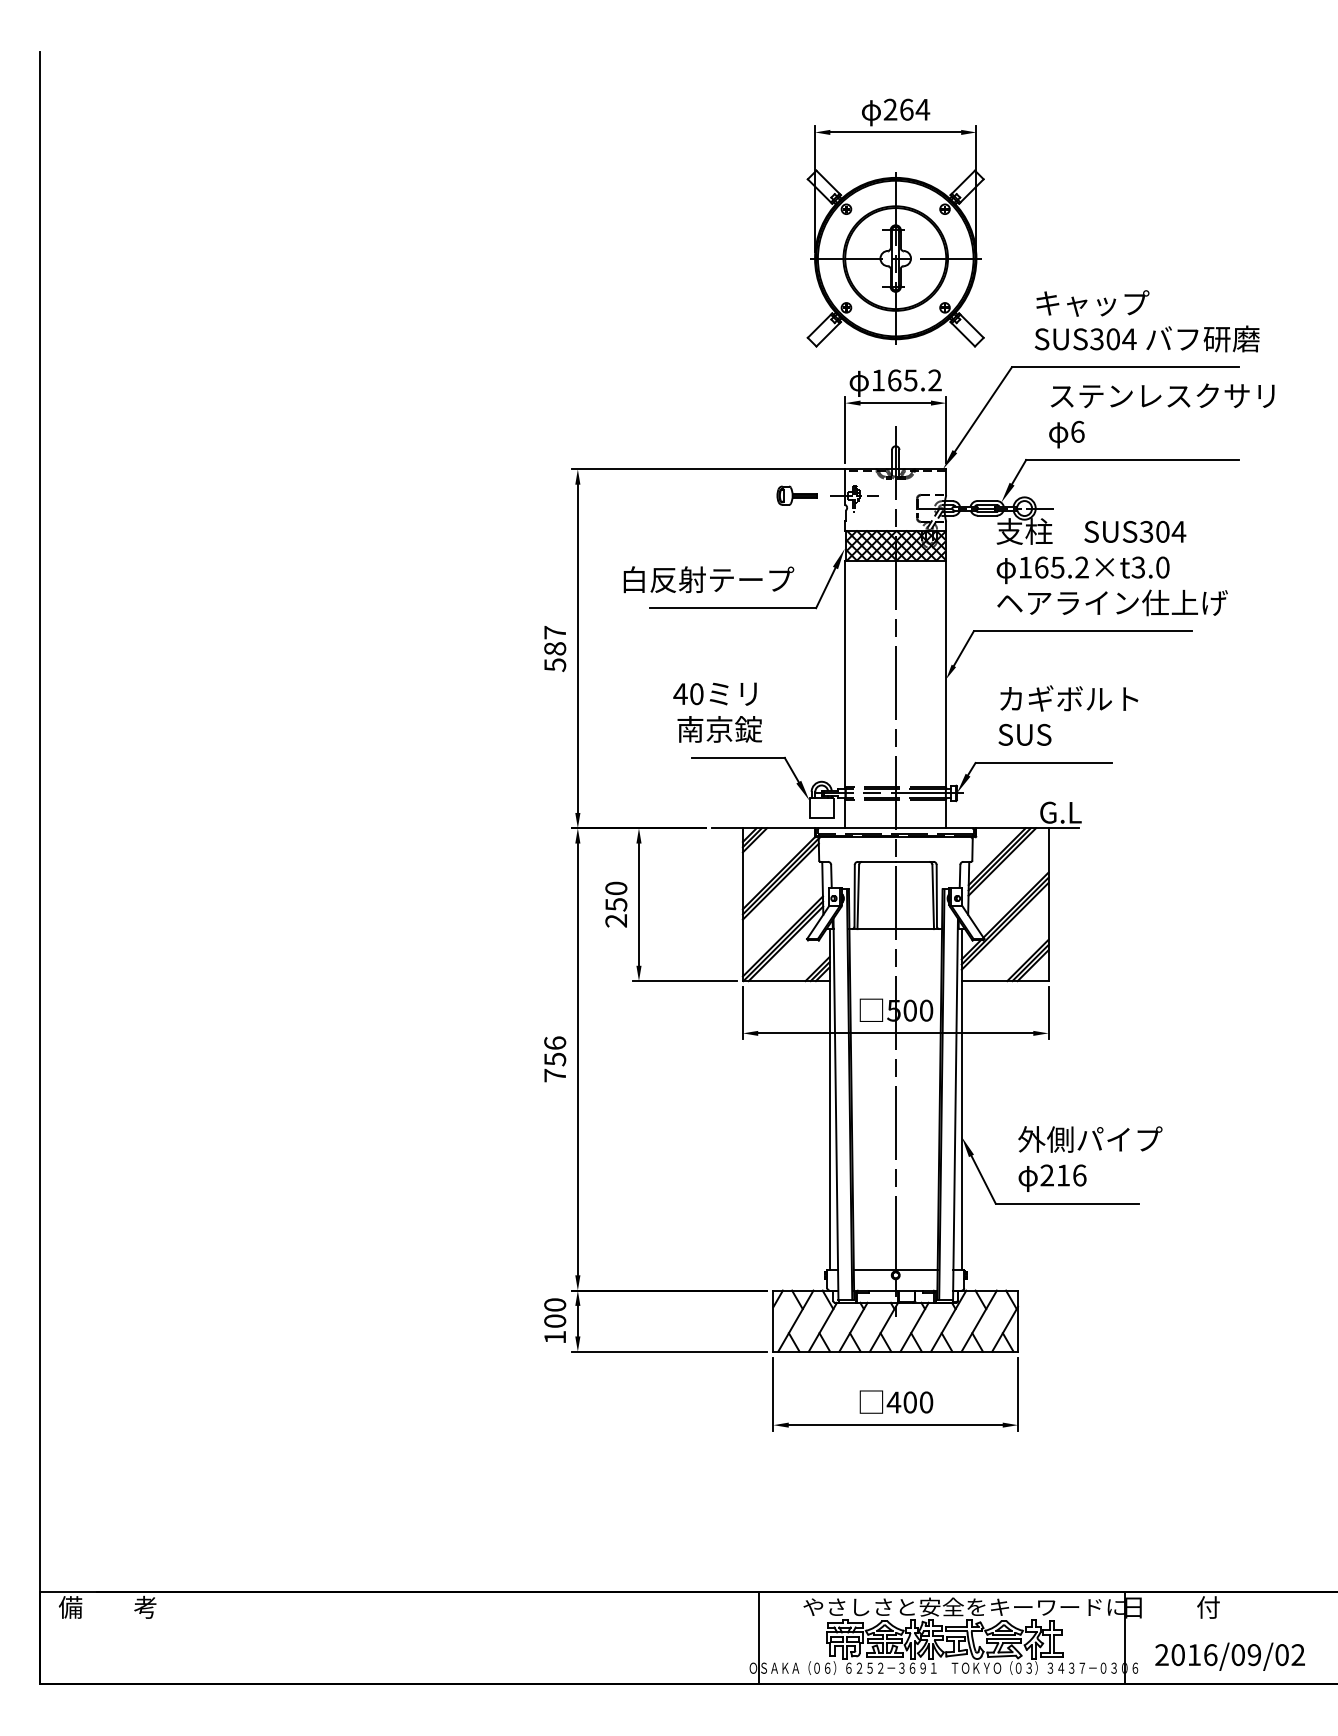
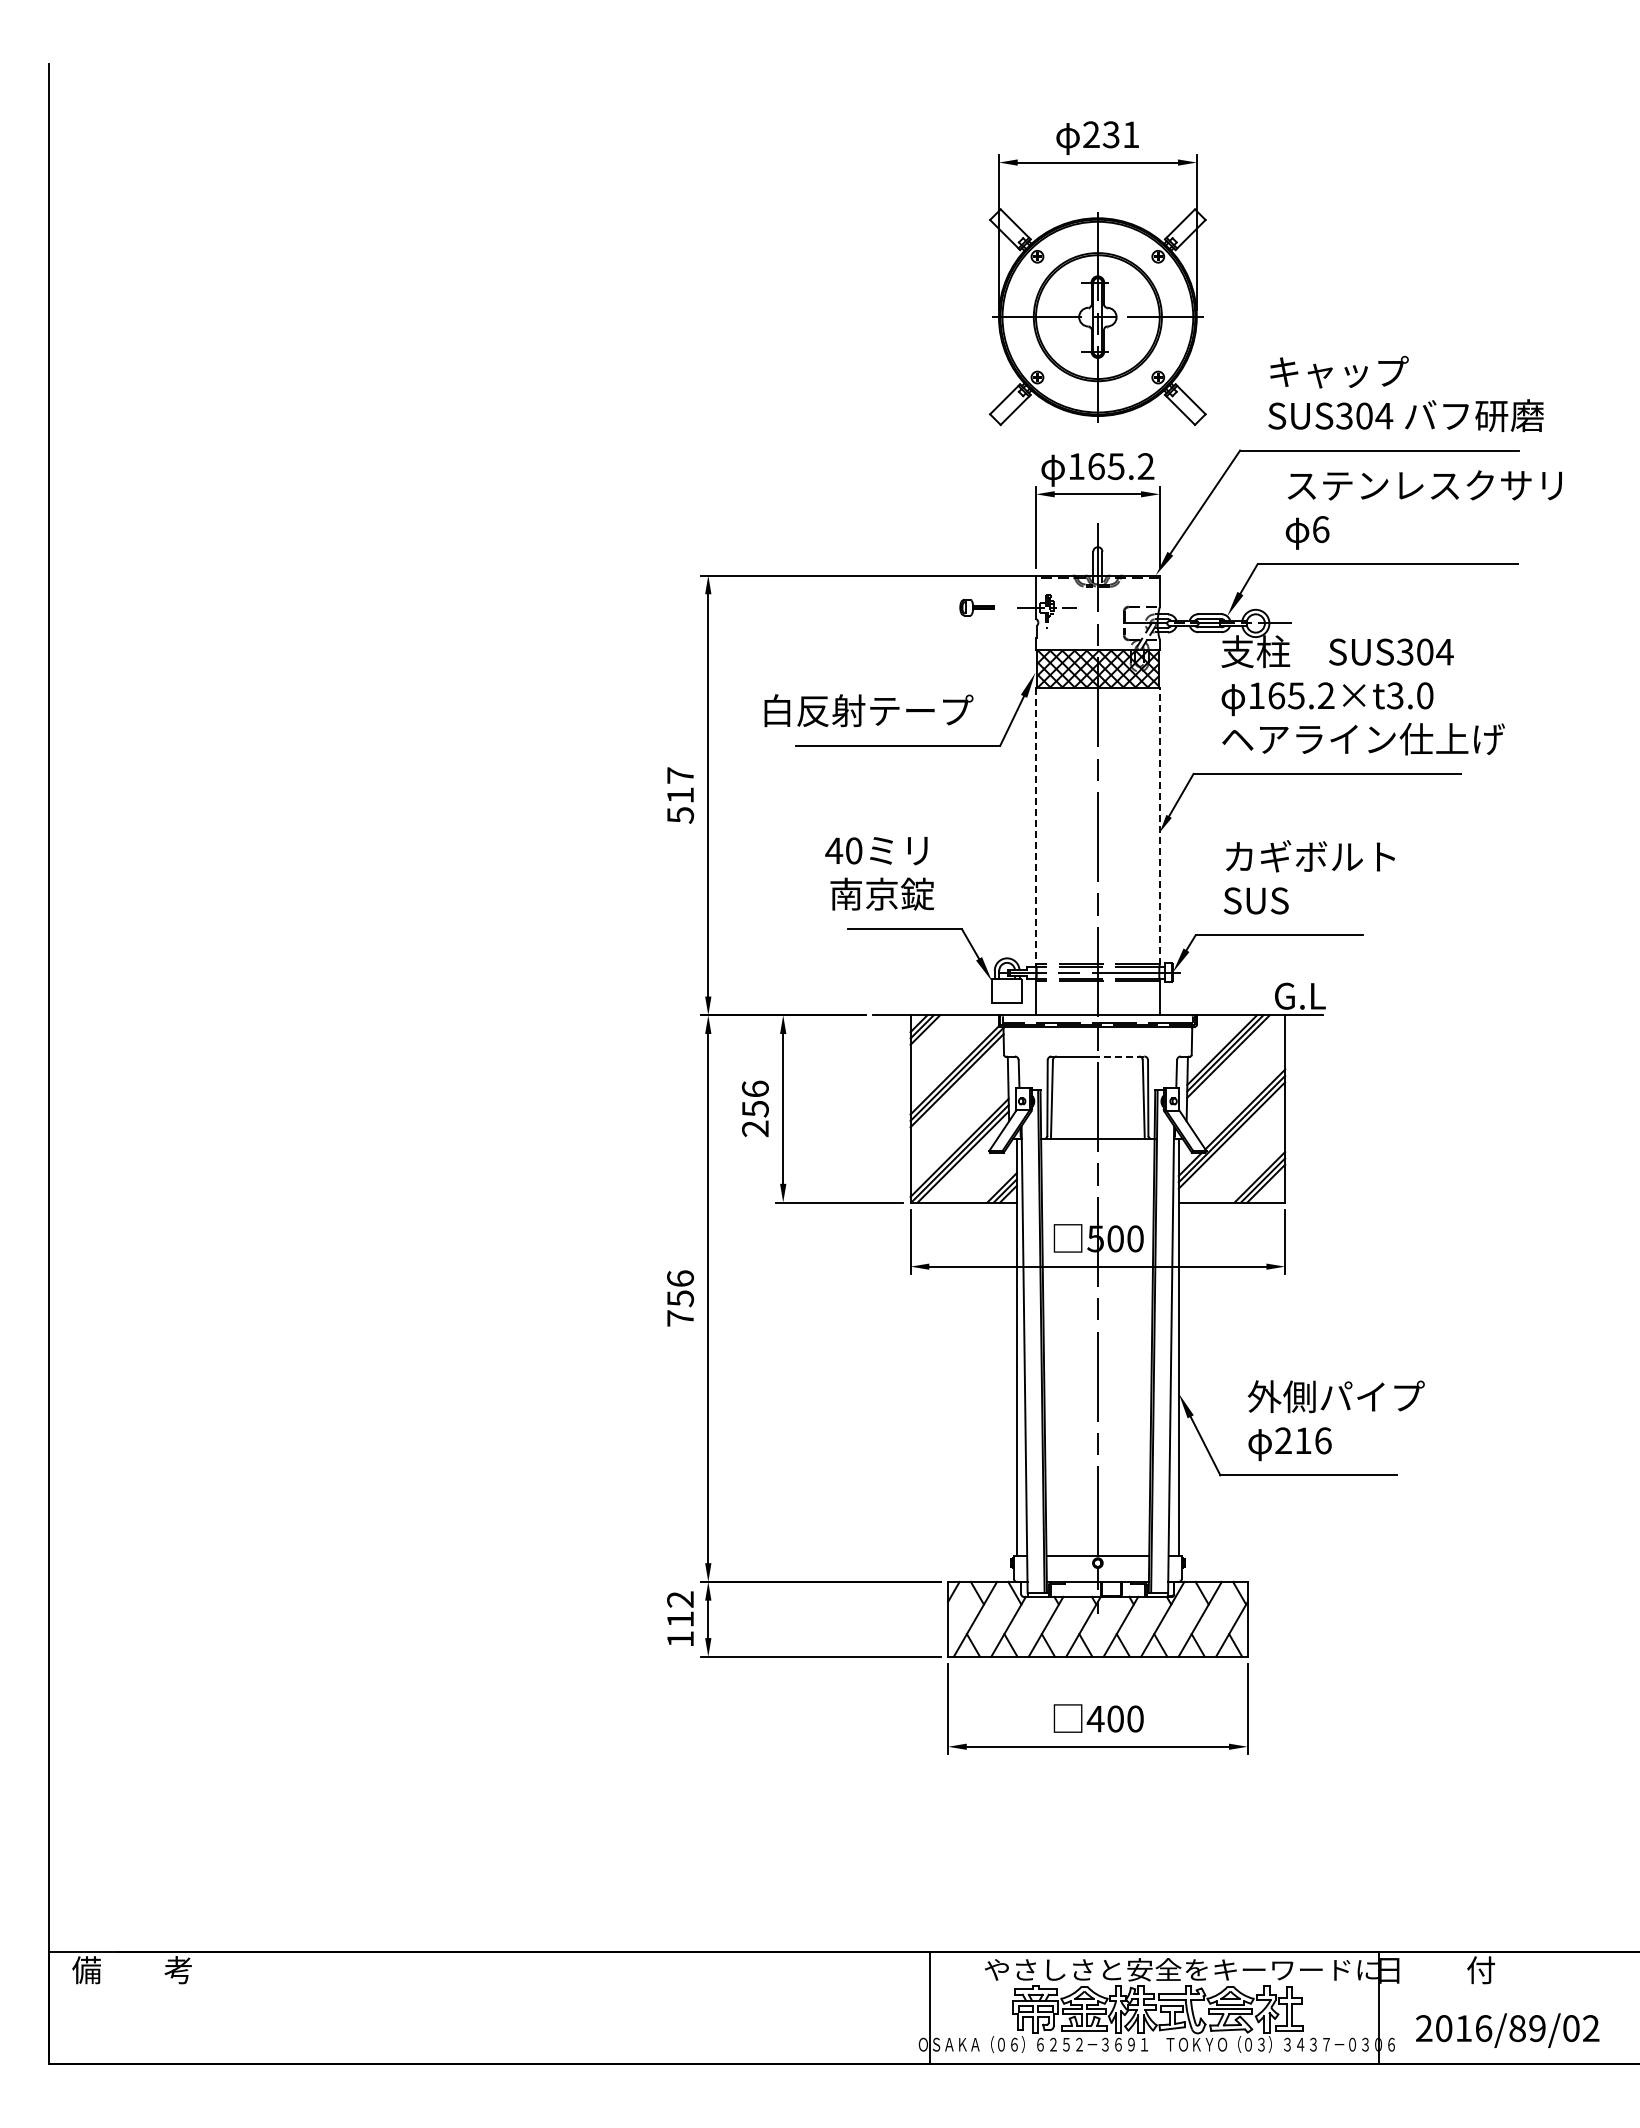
text: (915, 109) -> (1121, 134), 264 -> 231
part: (797, 495) -> (977, 607), size x0.7
text: (555, 648) -> (680, 795), 587 -> 517
line: (946, 673) -> (1159, 825), solid -> dashed
line: (844, 674) -> (1035, 826), solid -> dashed
line: (914, 861) -> (1120, 1056), solid -> dashed
text: (616, 887) -> (755, 1088), 250 -> 256
text: (555, 1313) -> (680, 1609), 100 -> 112
text: (1238, 1655) -> (1517, 2028), 2016/09/02 -> 2016/89/02

